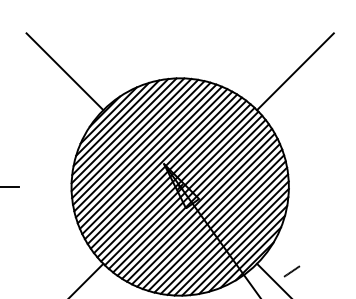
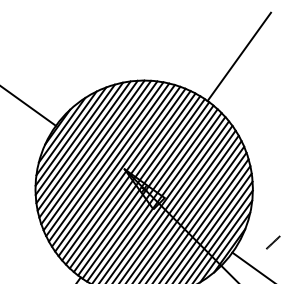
line: (291, 271) -> (272, 242), moved

